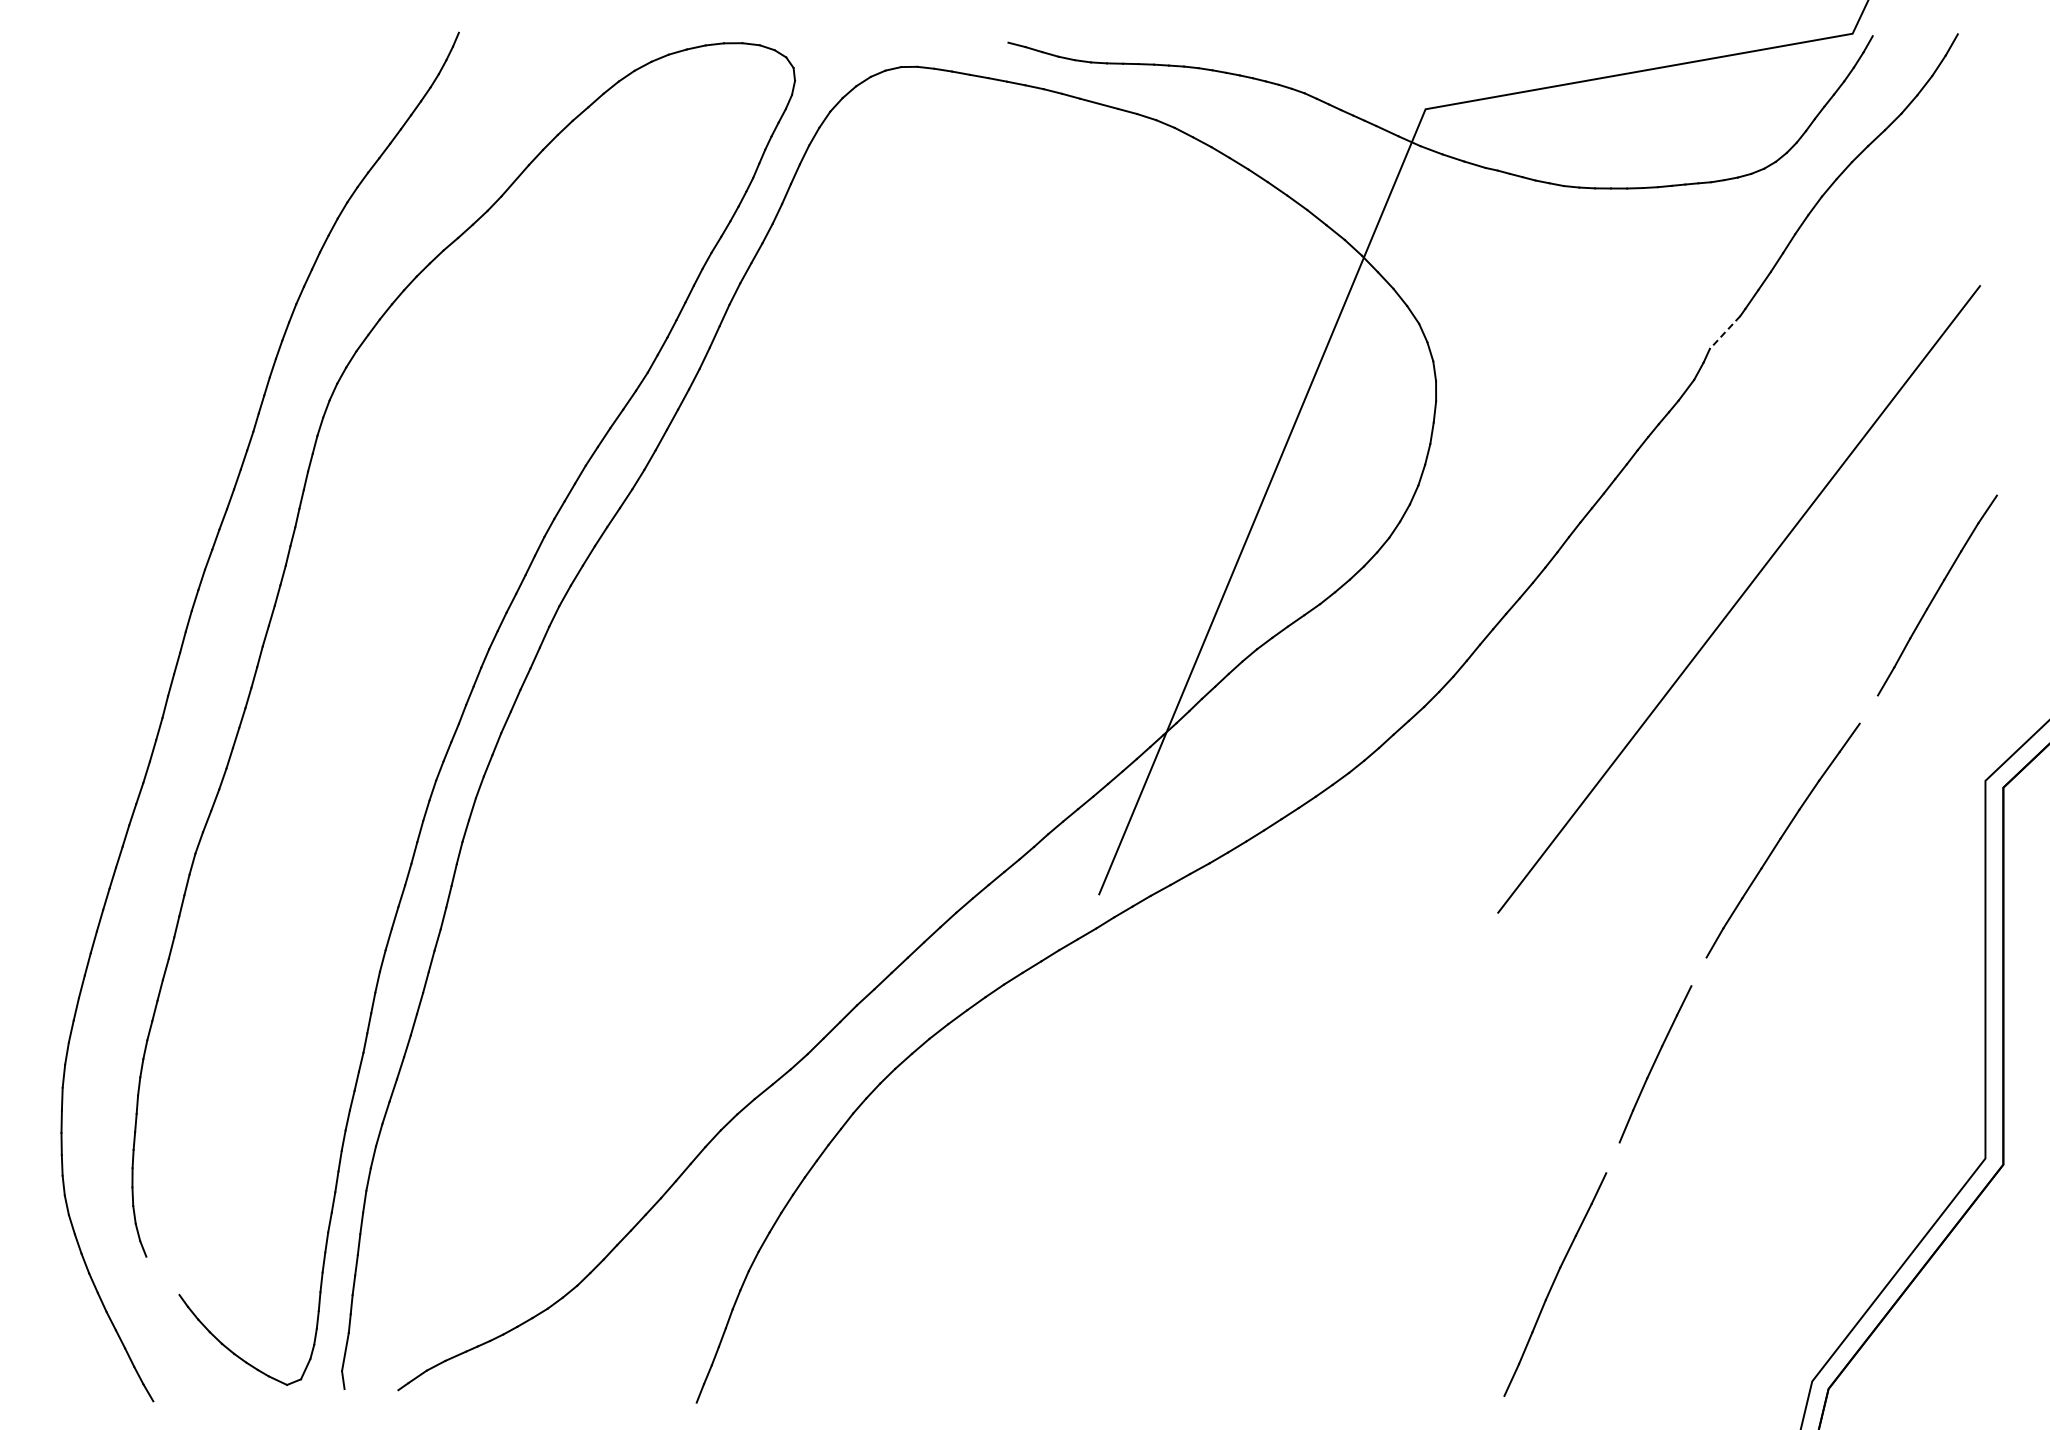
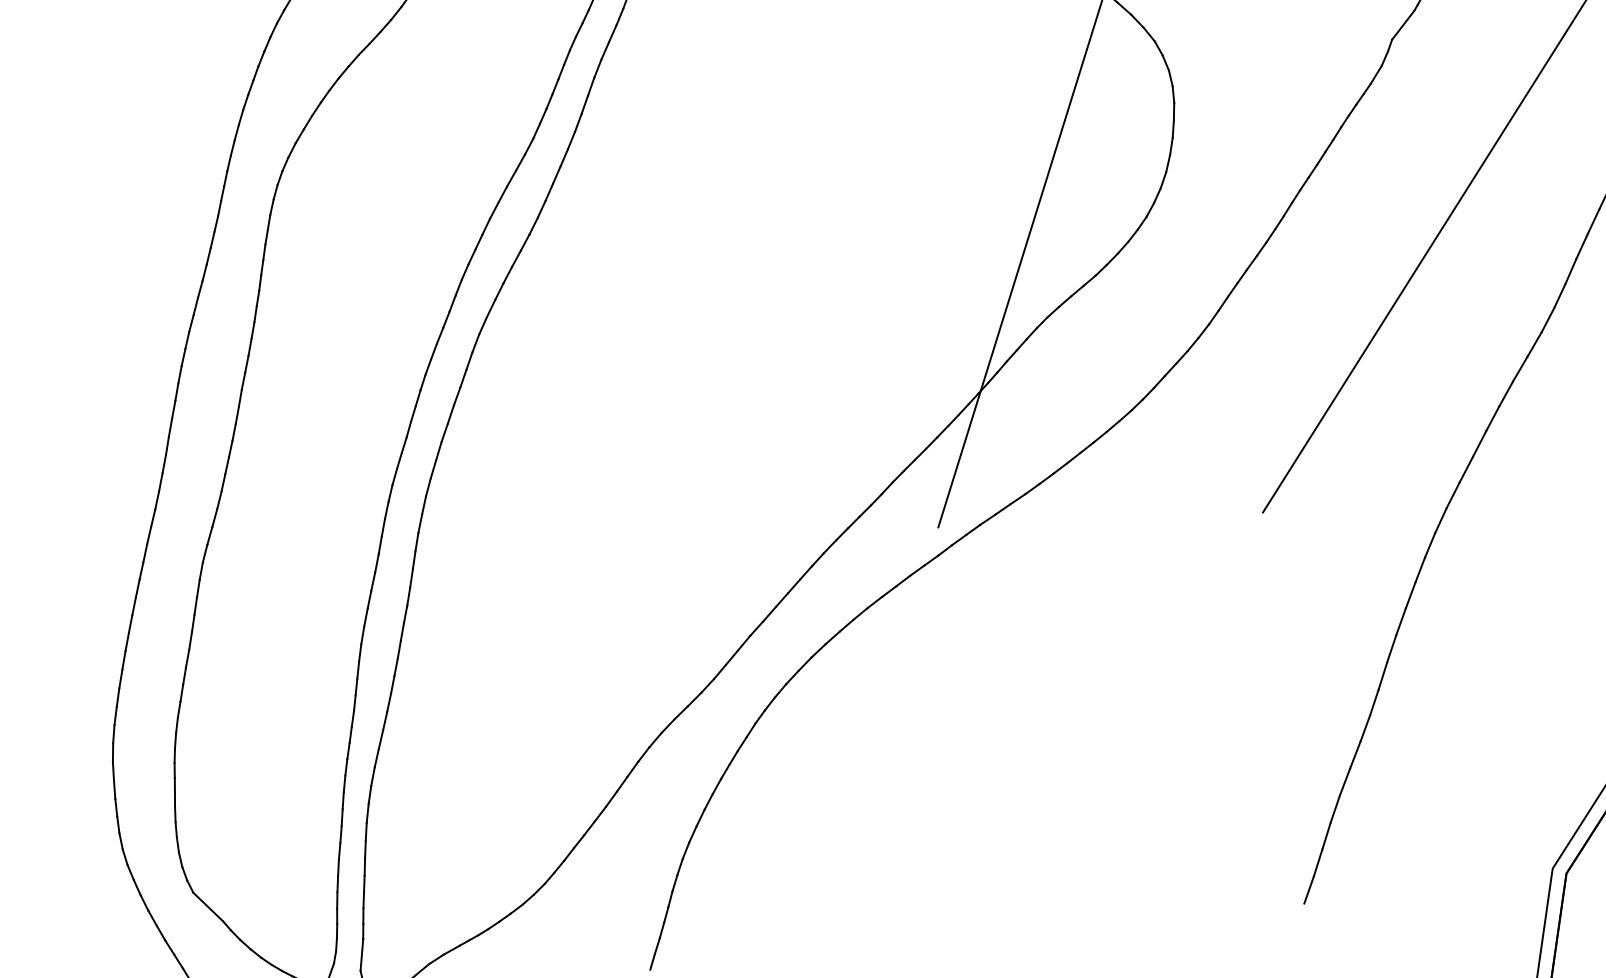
line: (1724, 332) -> (1402, 25), dashed -> solid
line: (1868, 709) -> (1547, 319), added
line: (1698, 971) -> (1429, 545), added
line: (1612, 1157) -> (1373, 702), added
line: (162, 1275) -> (207, 906), added

